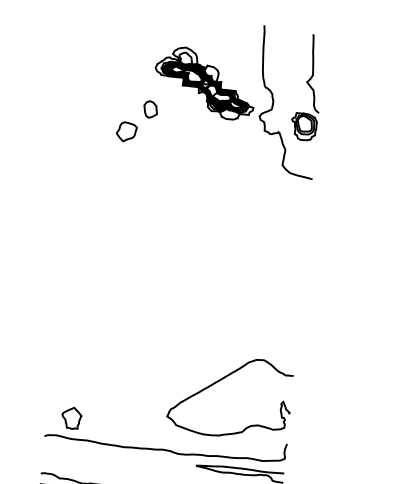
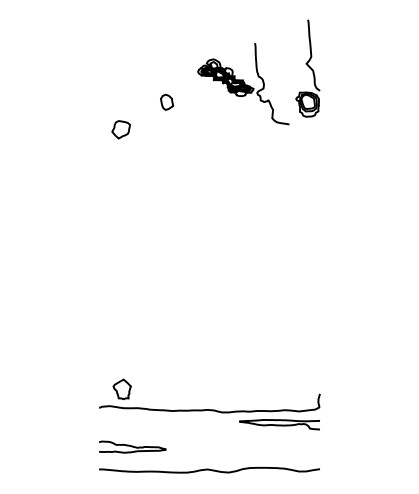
part: (236, 97) -> (243, 83), size x0.6
part: (125, 131) -> (120, 129), moved
curve: (220, 381) -> (254, 342), removed

